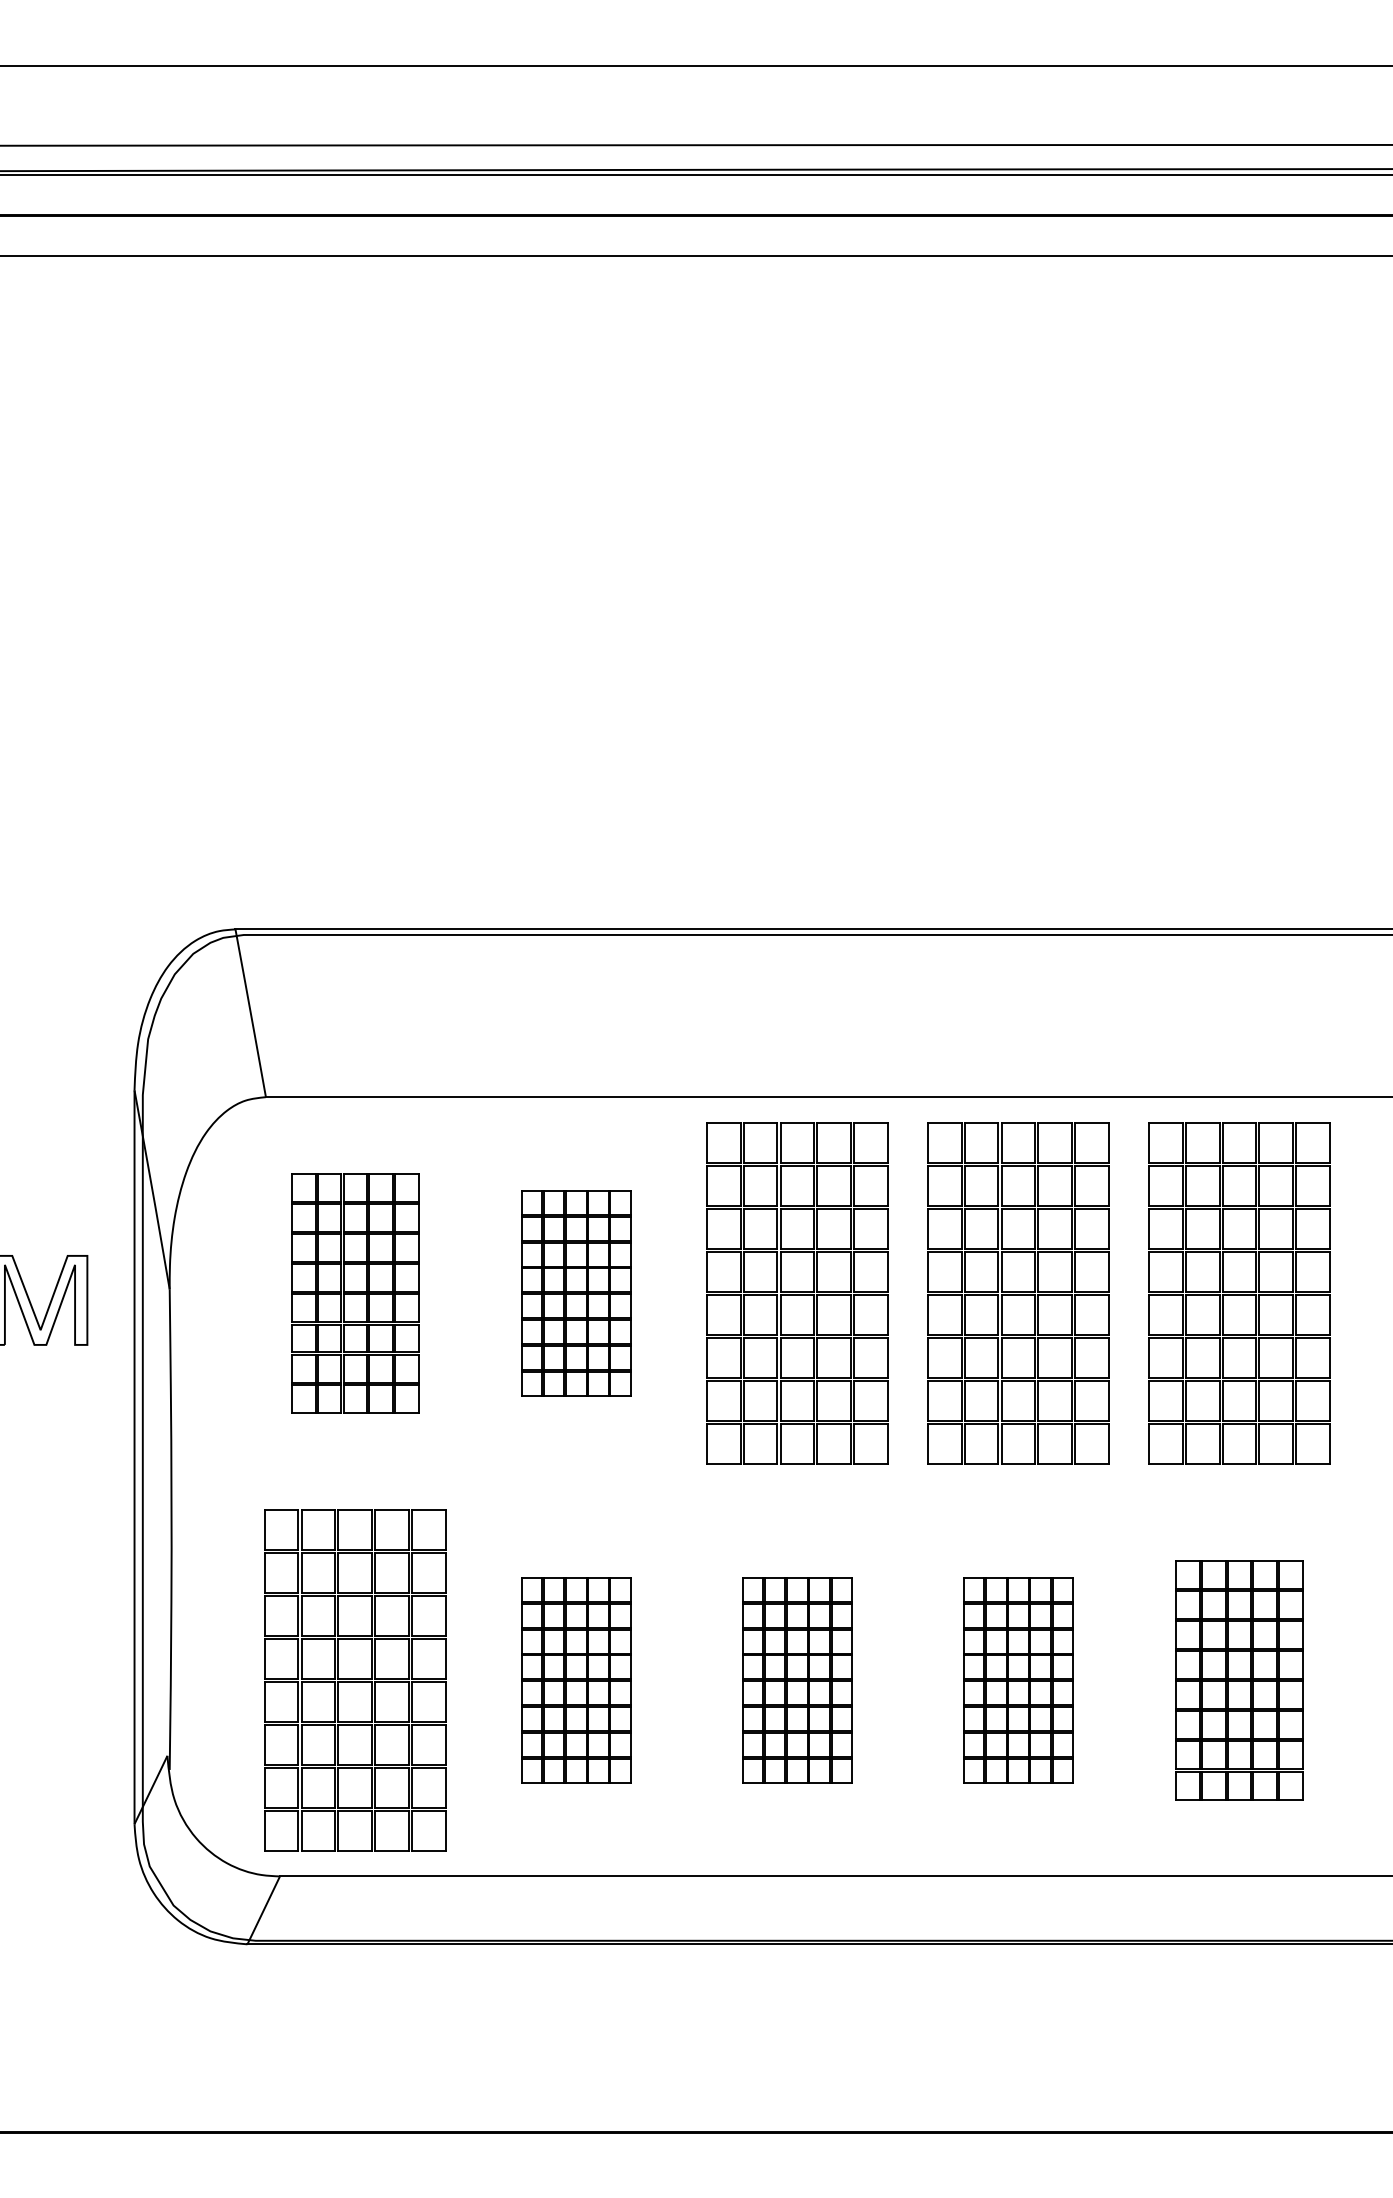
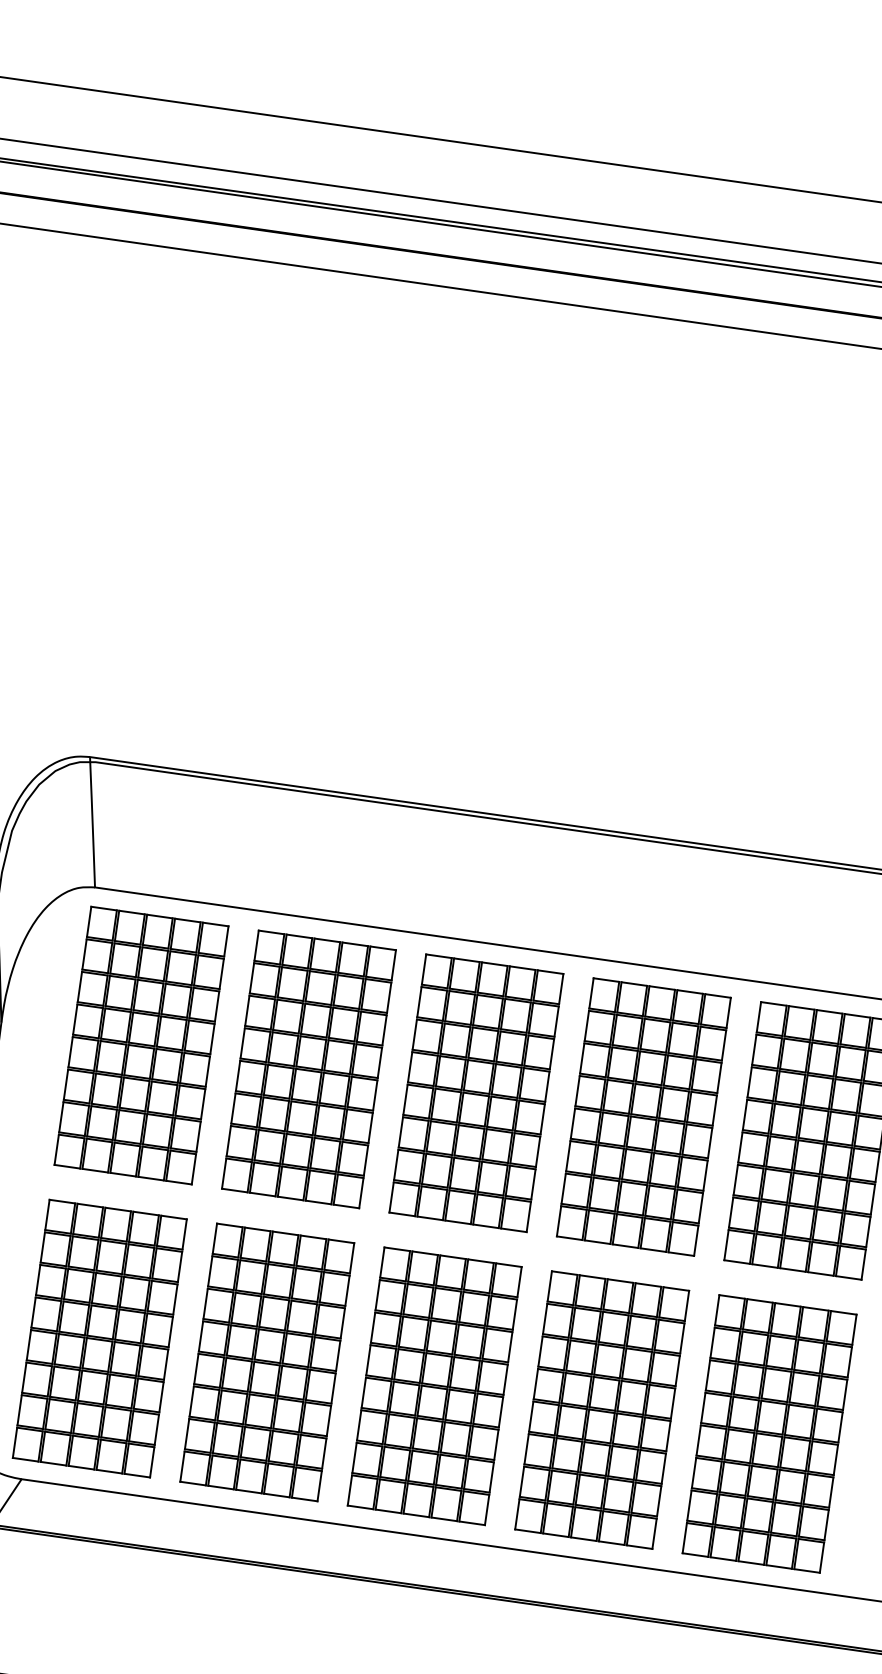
part: (355, 1293) -> (141, 1045), size x1.43
part: (576, 1293) -> (309, 1069), size x1.67
part: (576, 1680) -> (267, 1362), size x1.67
part: (797, 1680) -> (434, 1386), size x1.67
part: (1018, 1680) -> (602, 1410), size x1.67
part: (1239, 1680) -> (769, 1434), size x1.43

